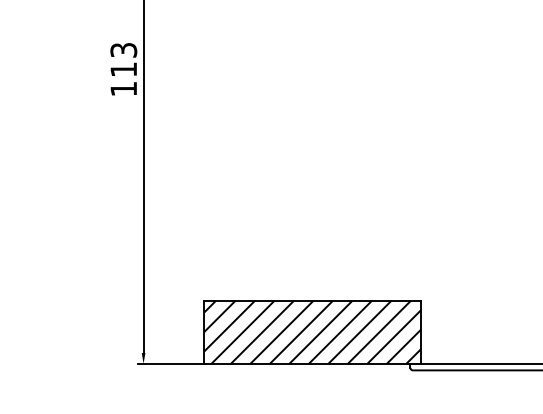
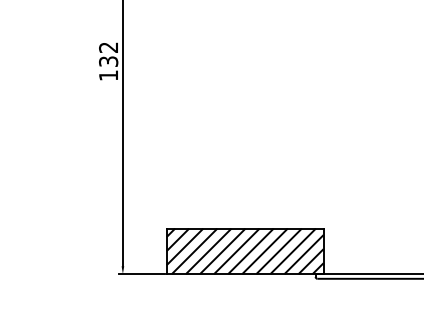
text: (123, 59) -> (108, 54), 113 -> 132

